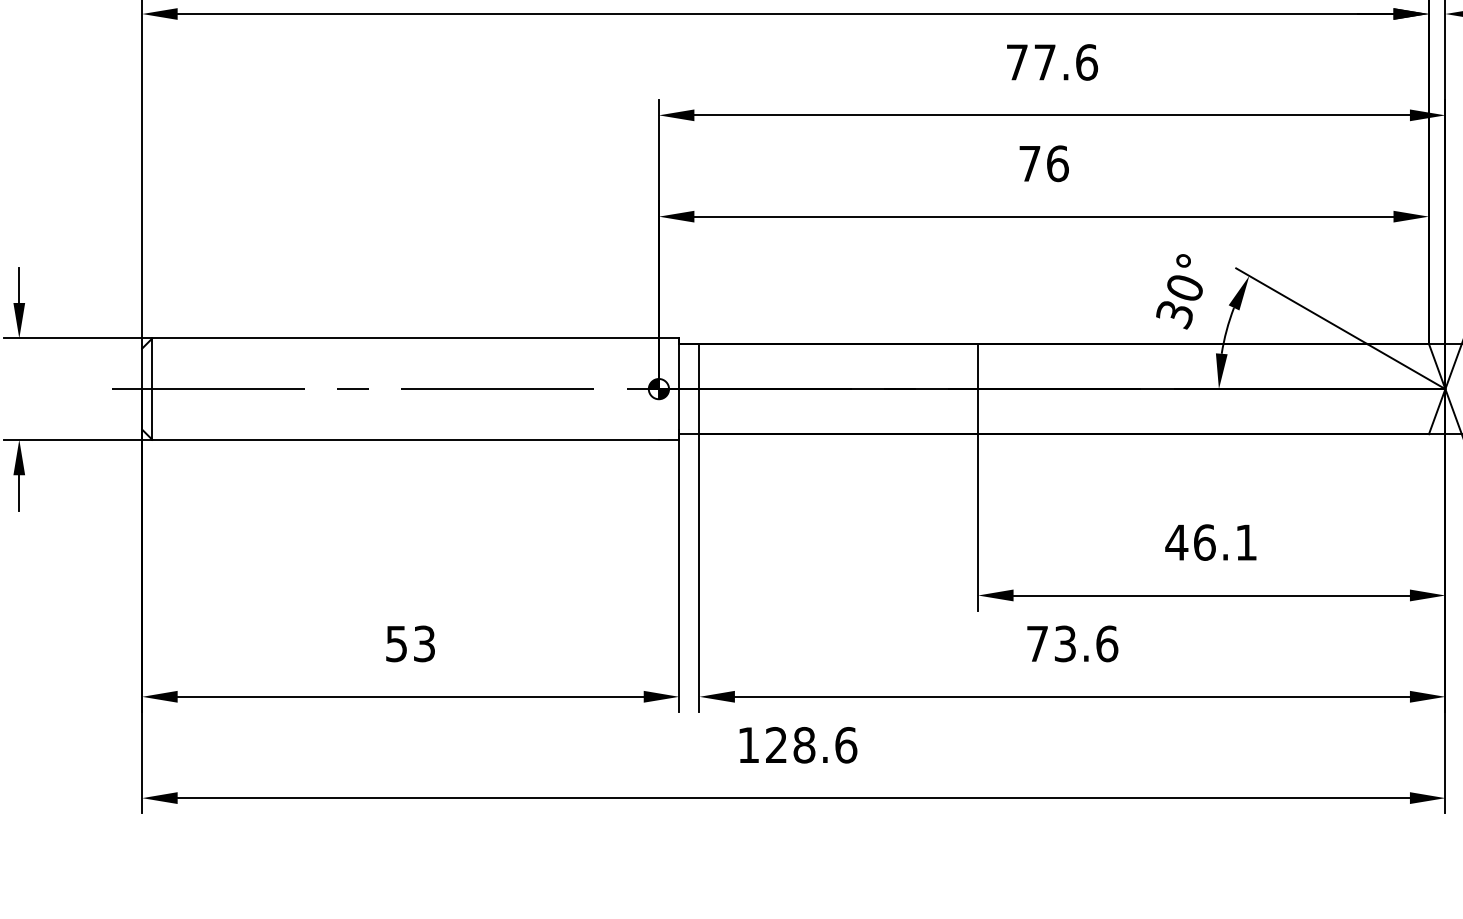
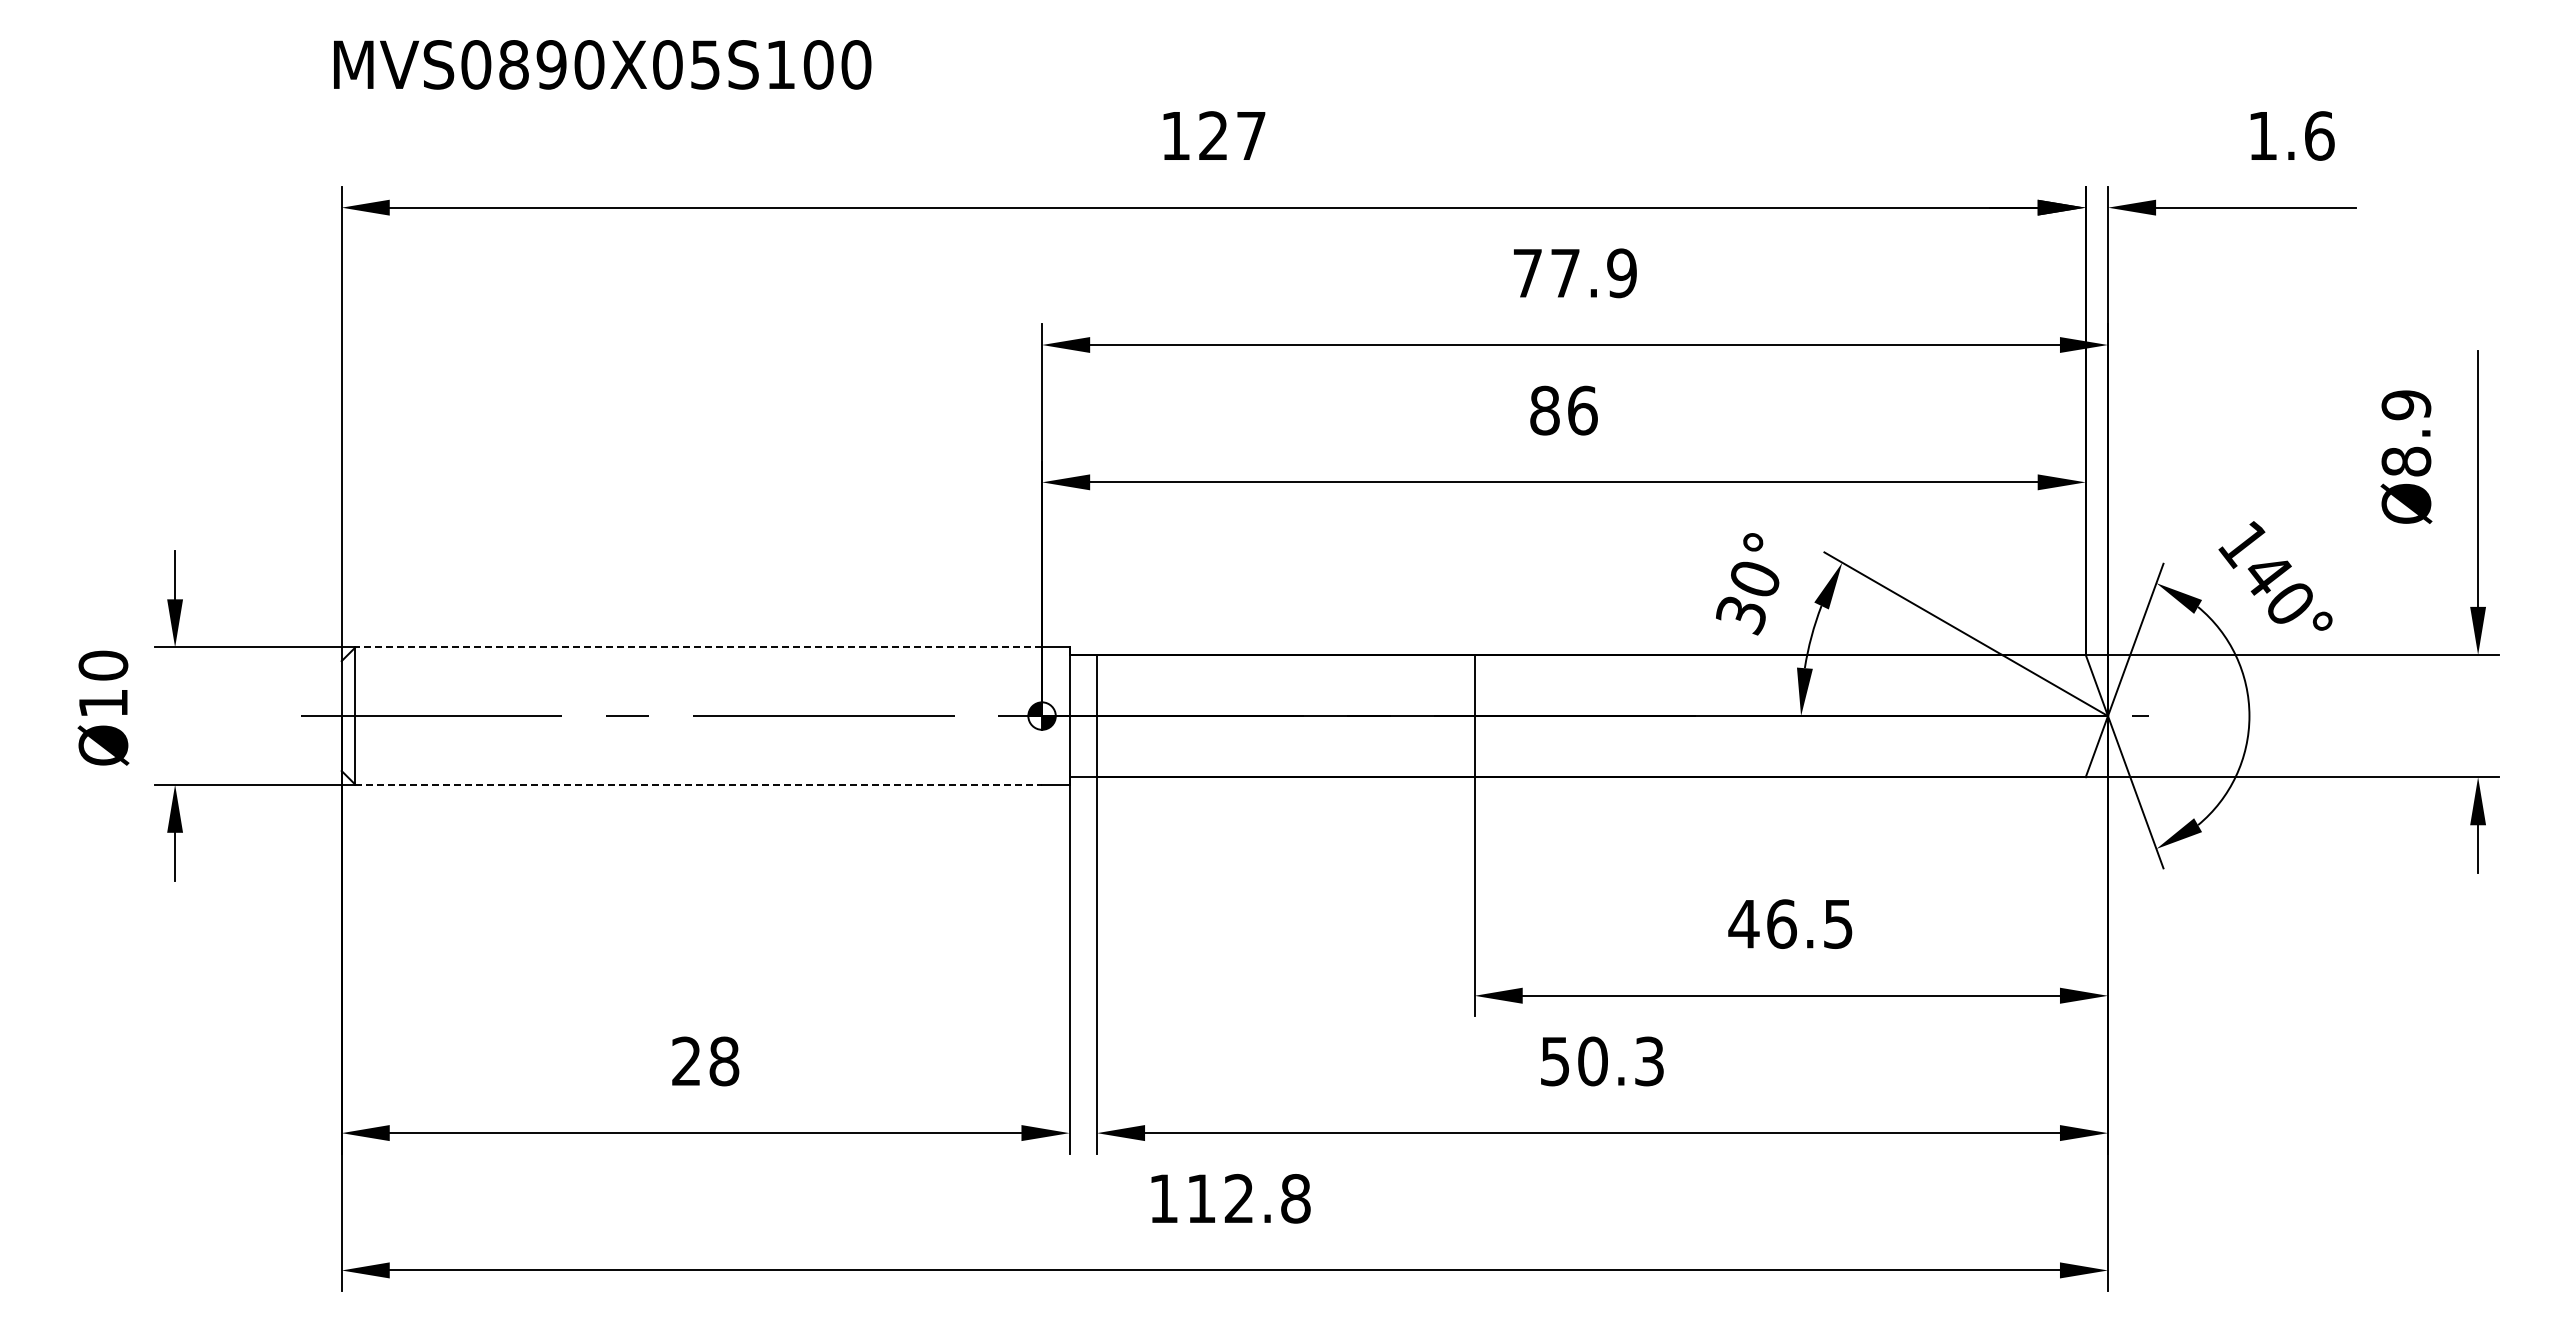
text: (1087, 62) -> (1622, 273), 77.6 -> 77.9
text: (1029, 163) -> (1544, 410), 76 -> 86
line: (405, 338) -> (698, 647), solid -> dashed
line: (406, 439) -> (699, 784), solid -> dashed
text: (1246, 542) -> (1838, 924), 46.1 -> 46.5
text: (410, 643) -> (705, 1061), 53 -> 28
text: (1072, 643) -> (1602, 1061), 73.6 -> 50.3
text: (811, 745) -> (1249, 1198), 128.6 -> 112.8

